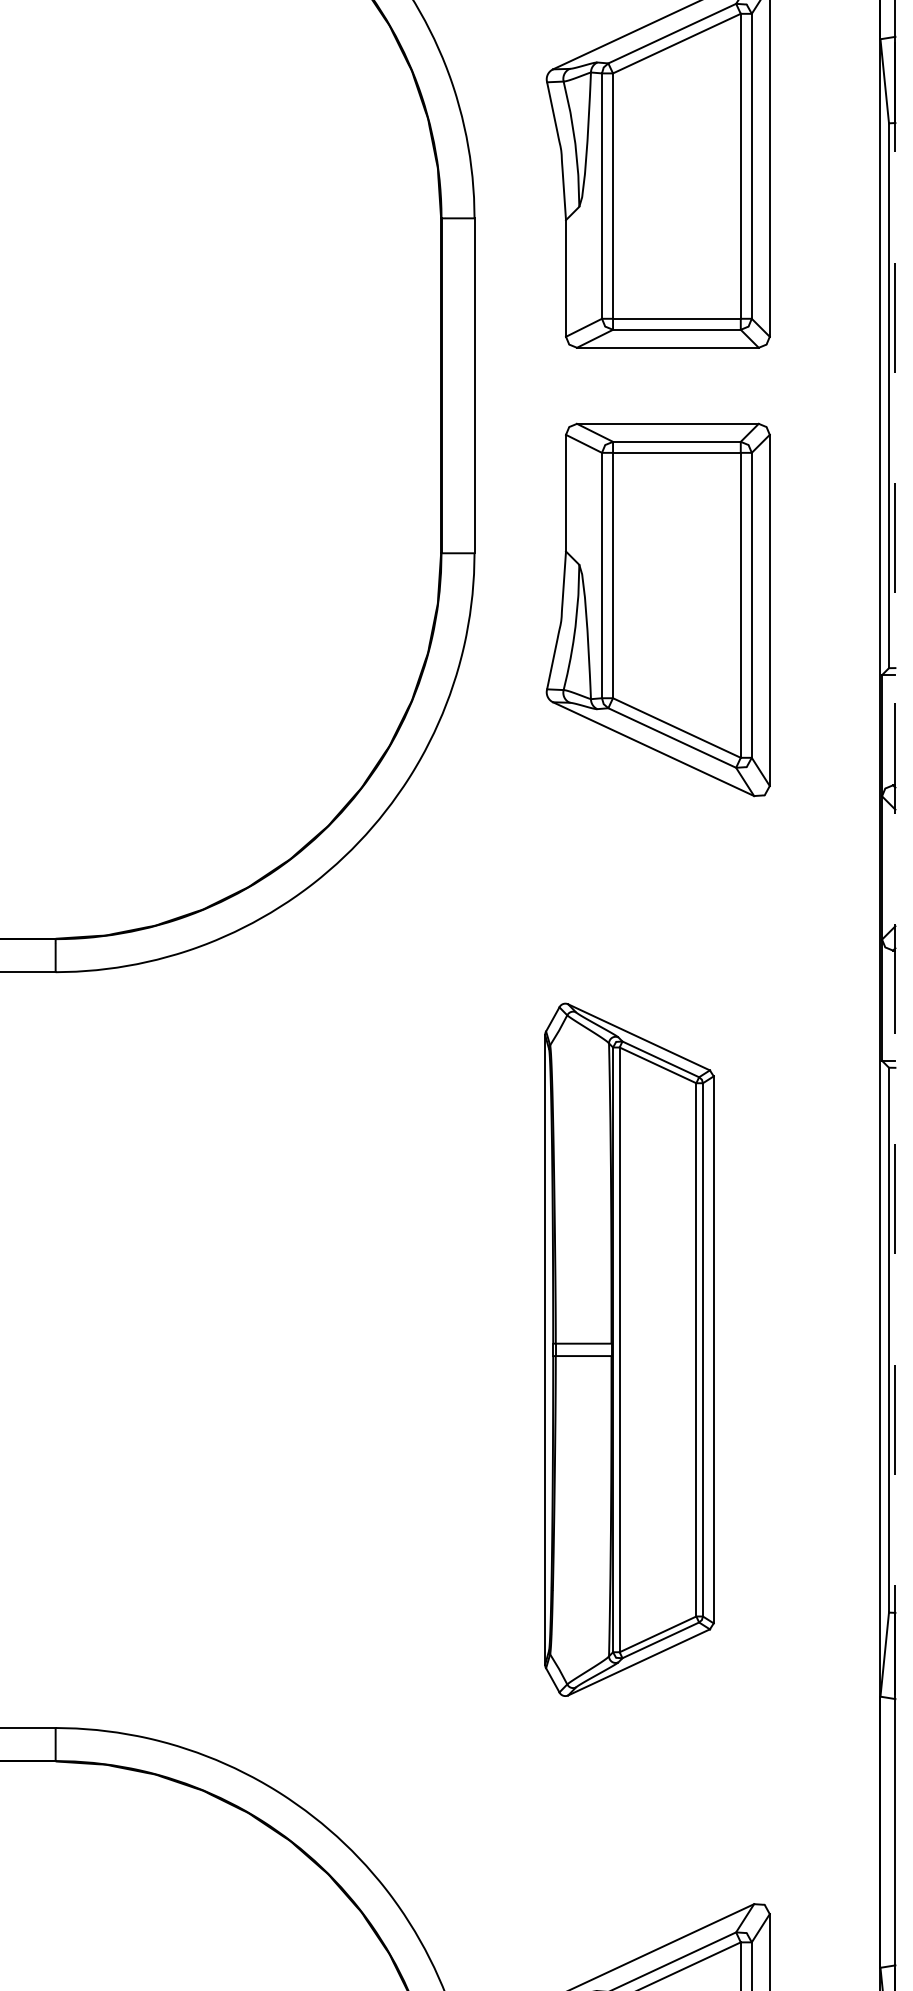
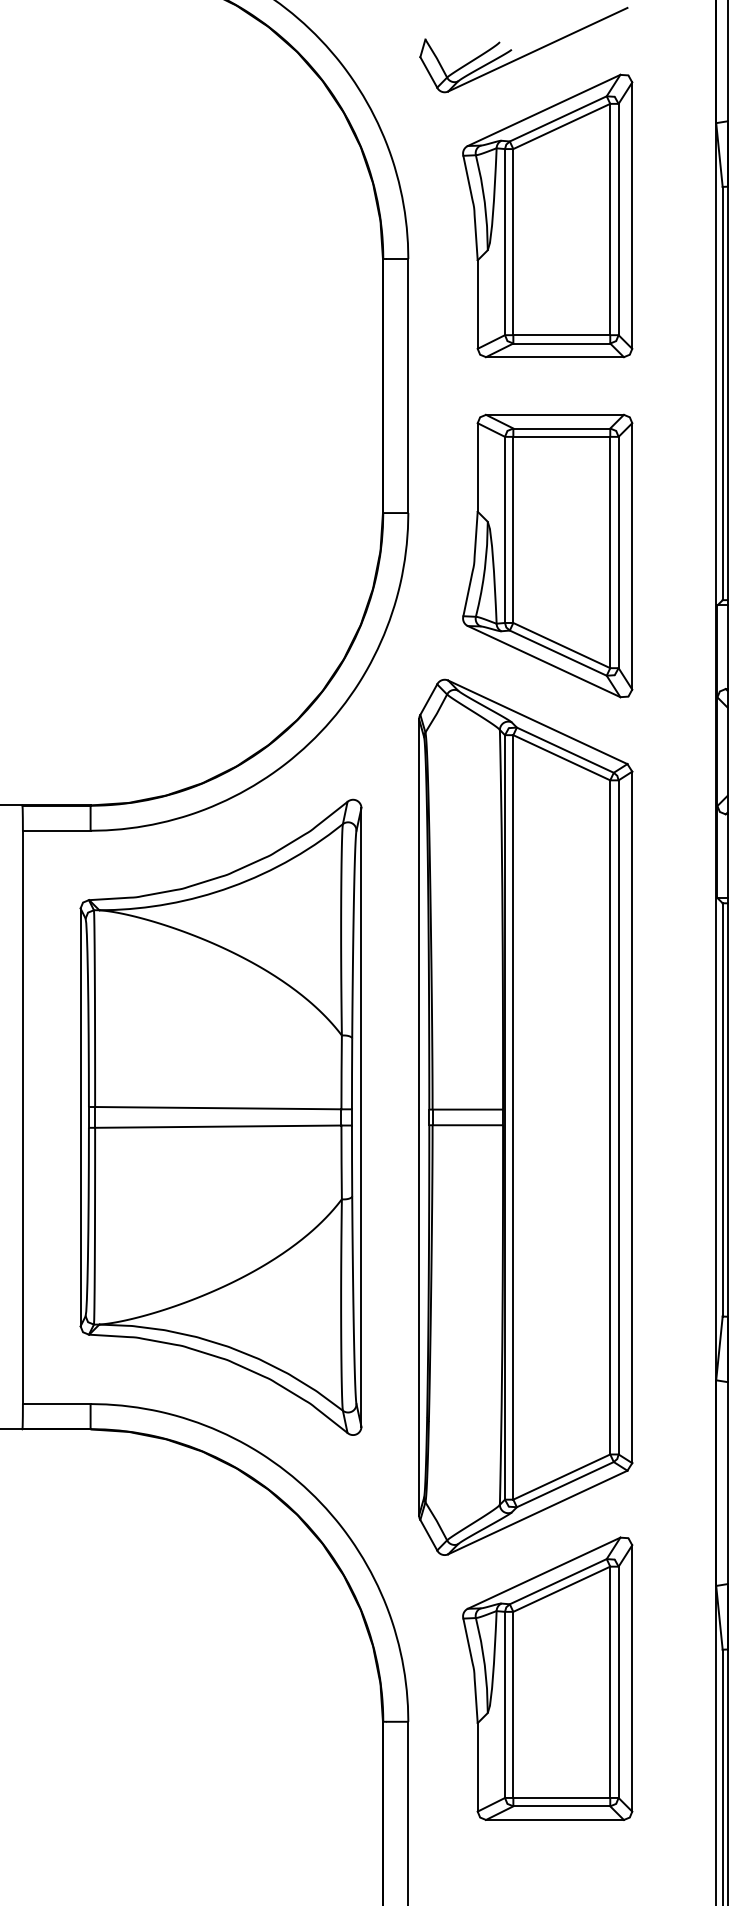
line: (895, 867) -> (727, 751), dashed -> solid
part: (226, 1348) -> (220, 1116), added
part: (629, 1348) -> (525, 1116), size x1.67

